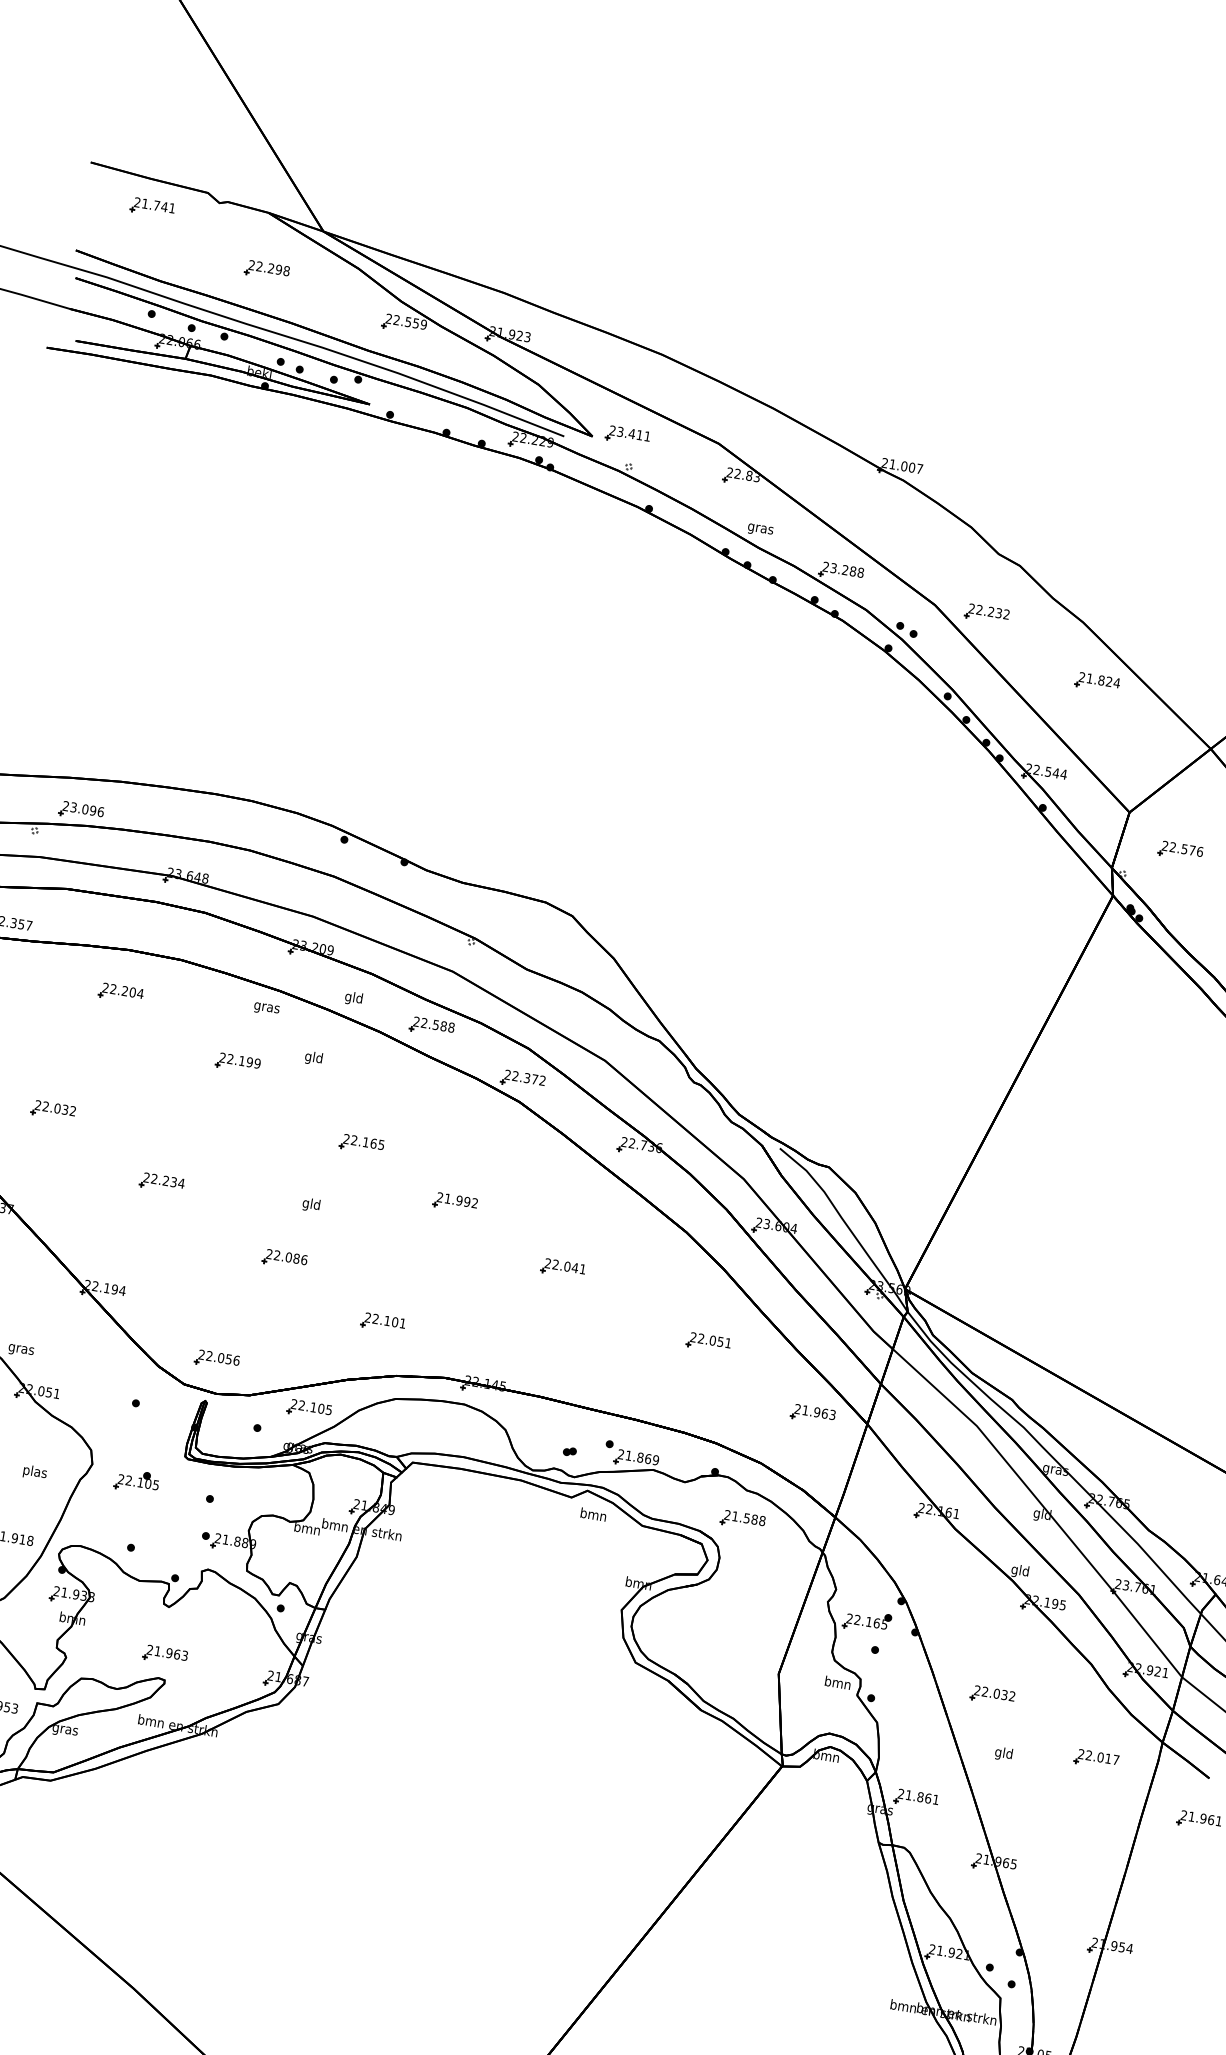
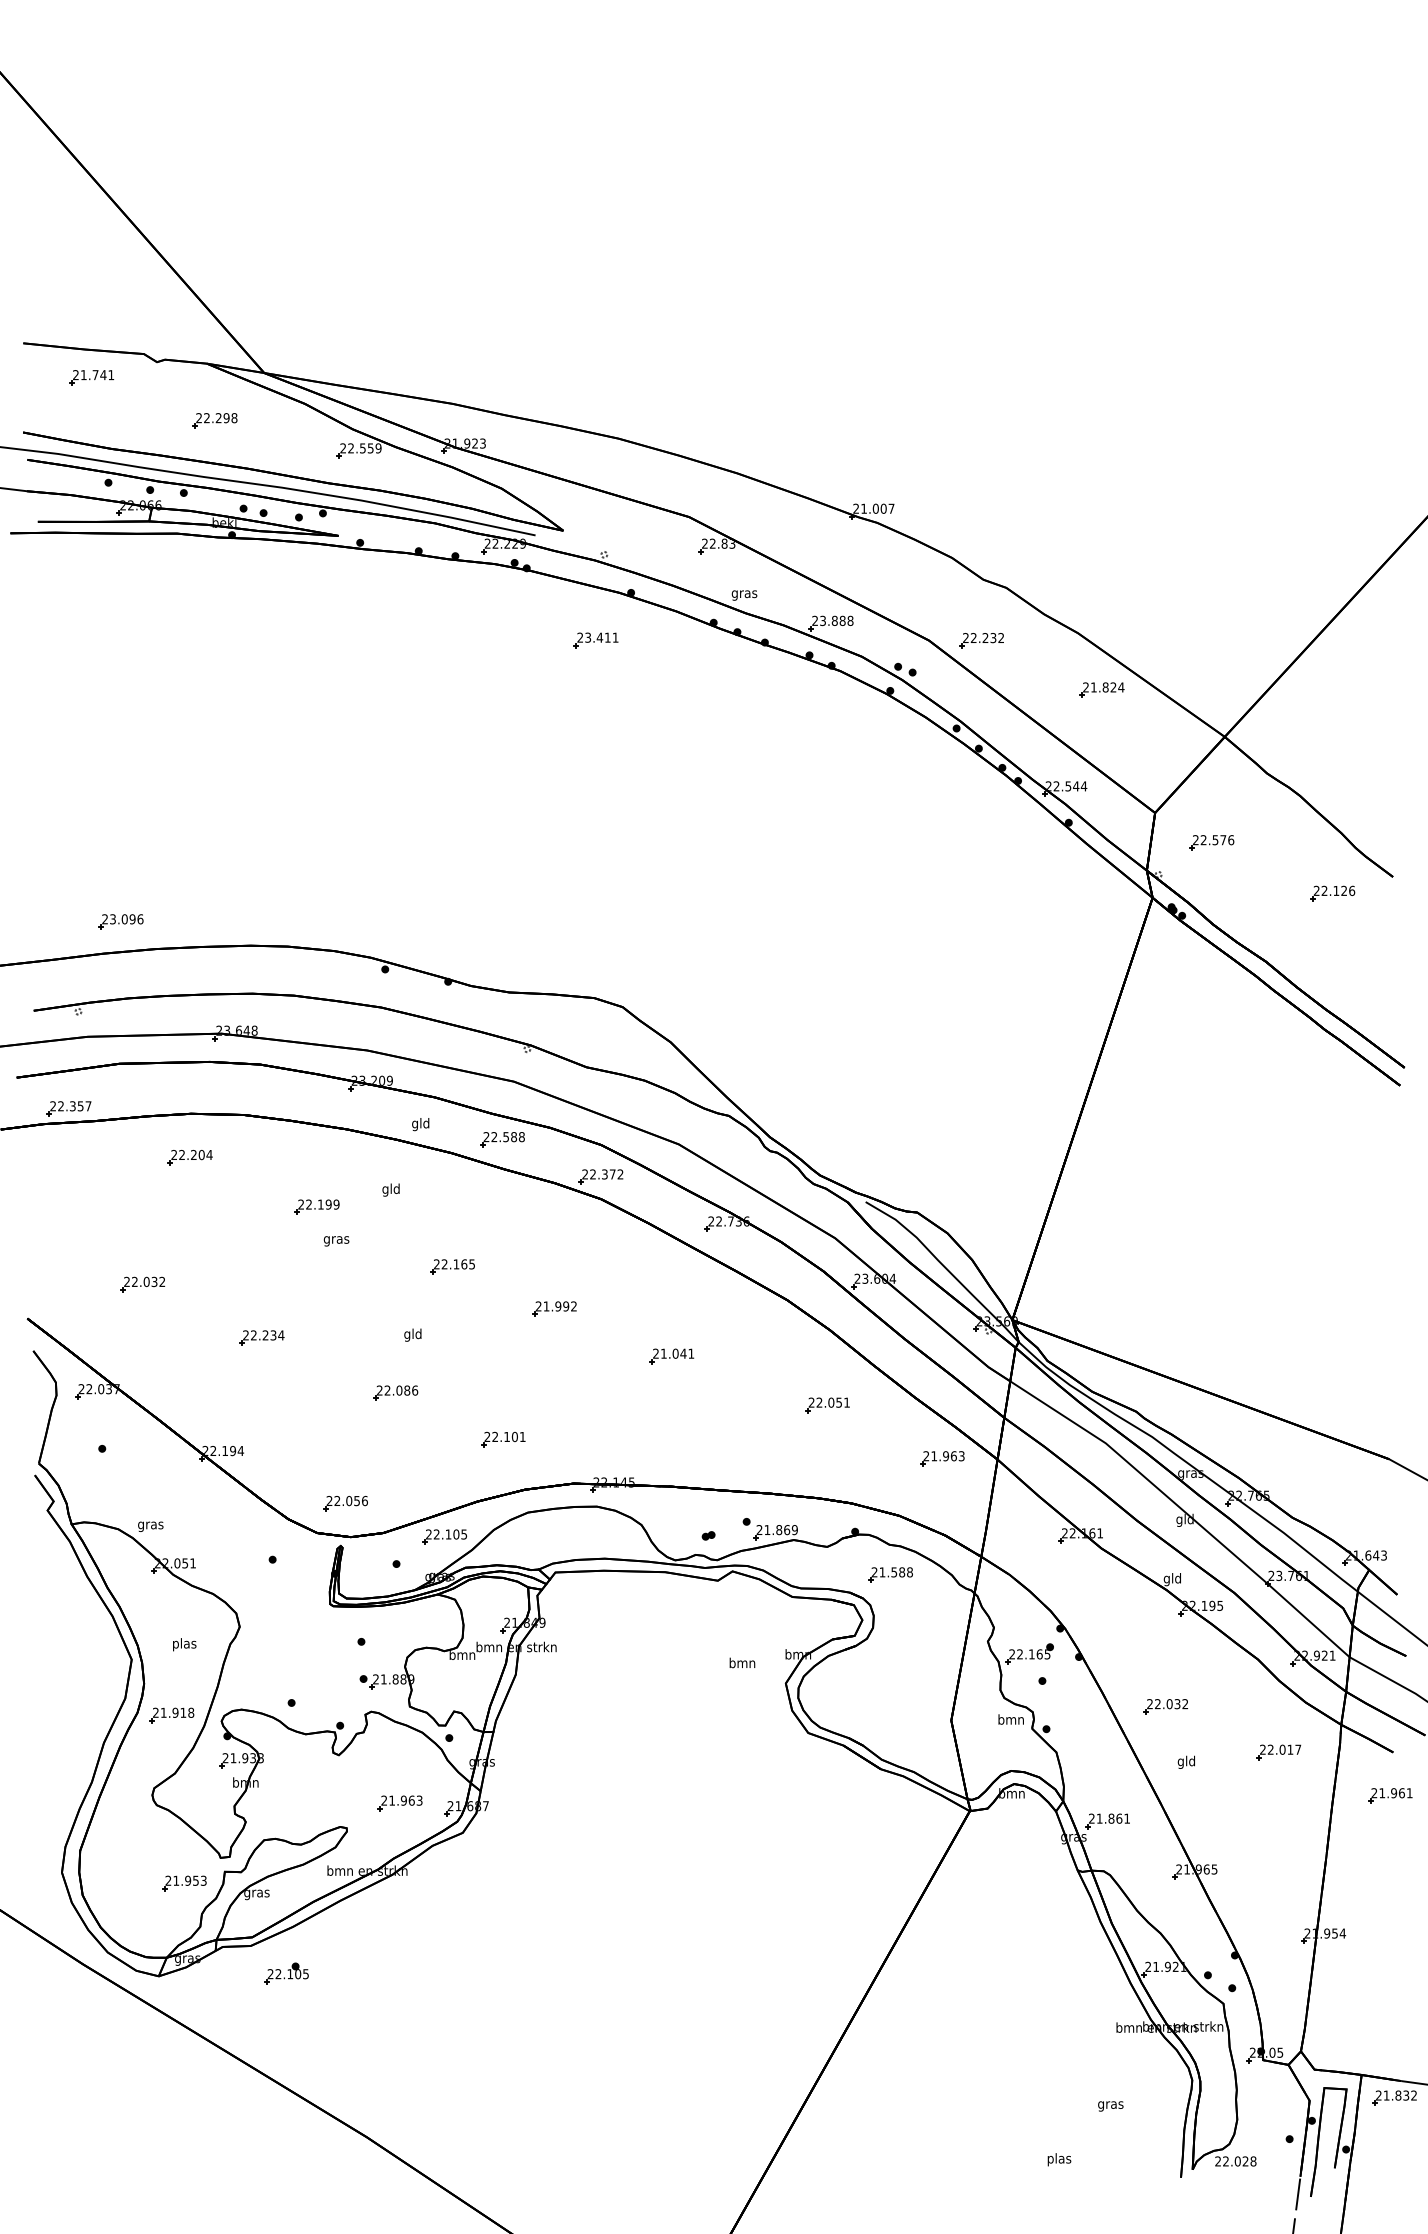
part: (627, 435) -> (595, 640), moved
text: (845, 569) -> (834, 620), 23.288 -> 23.888
part: (80, 810) -> (120, 921), moved
text: (266, 1009) -> (336, 1241), moved
text: (555, 1264) -> (663, 1353), 22.041 -> 21.041
part: (136, 1481) -> (286, 1973), moved
text: (593, 1514) -> (742, 1662), moved
part: (164, 1655) -> (399, 1803), moved

